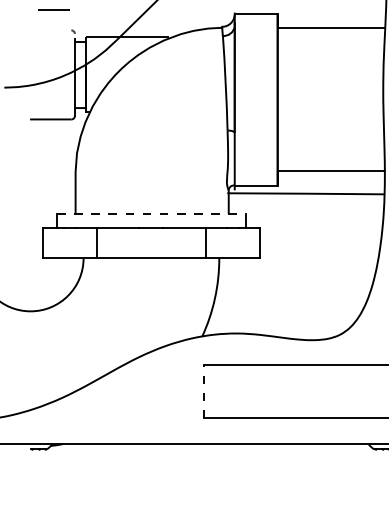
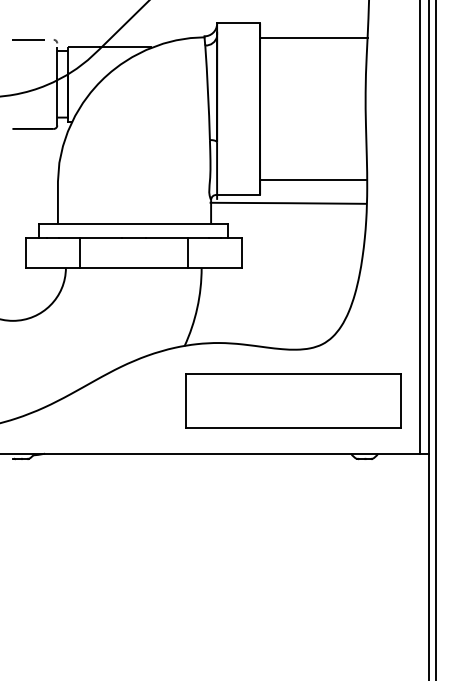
line: (54, 9) -> (28, 39), moved
line: (152, 213) -> (134, 223), dashed -> solid
line: (204, 391) -> (186, 401), dashed -> solid

